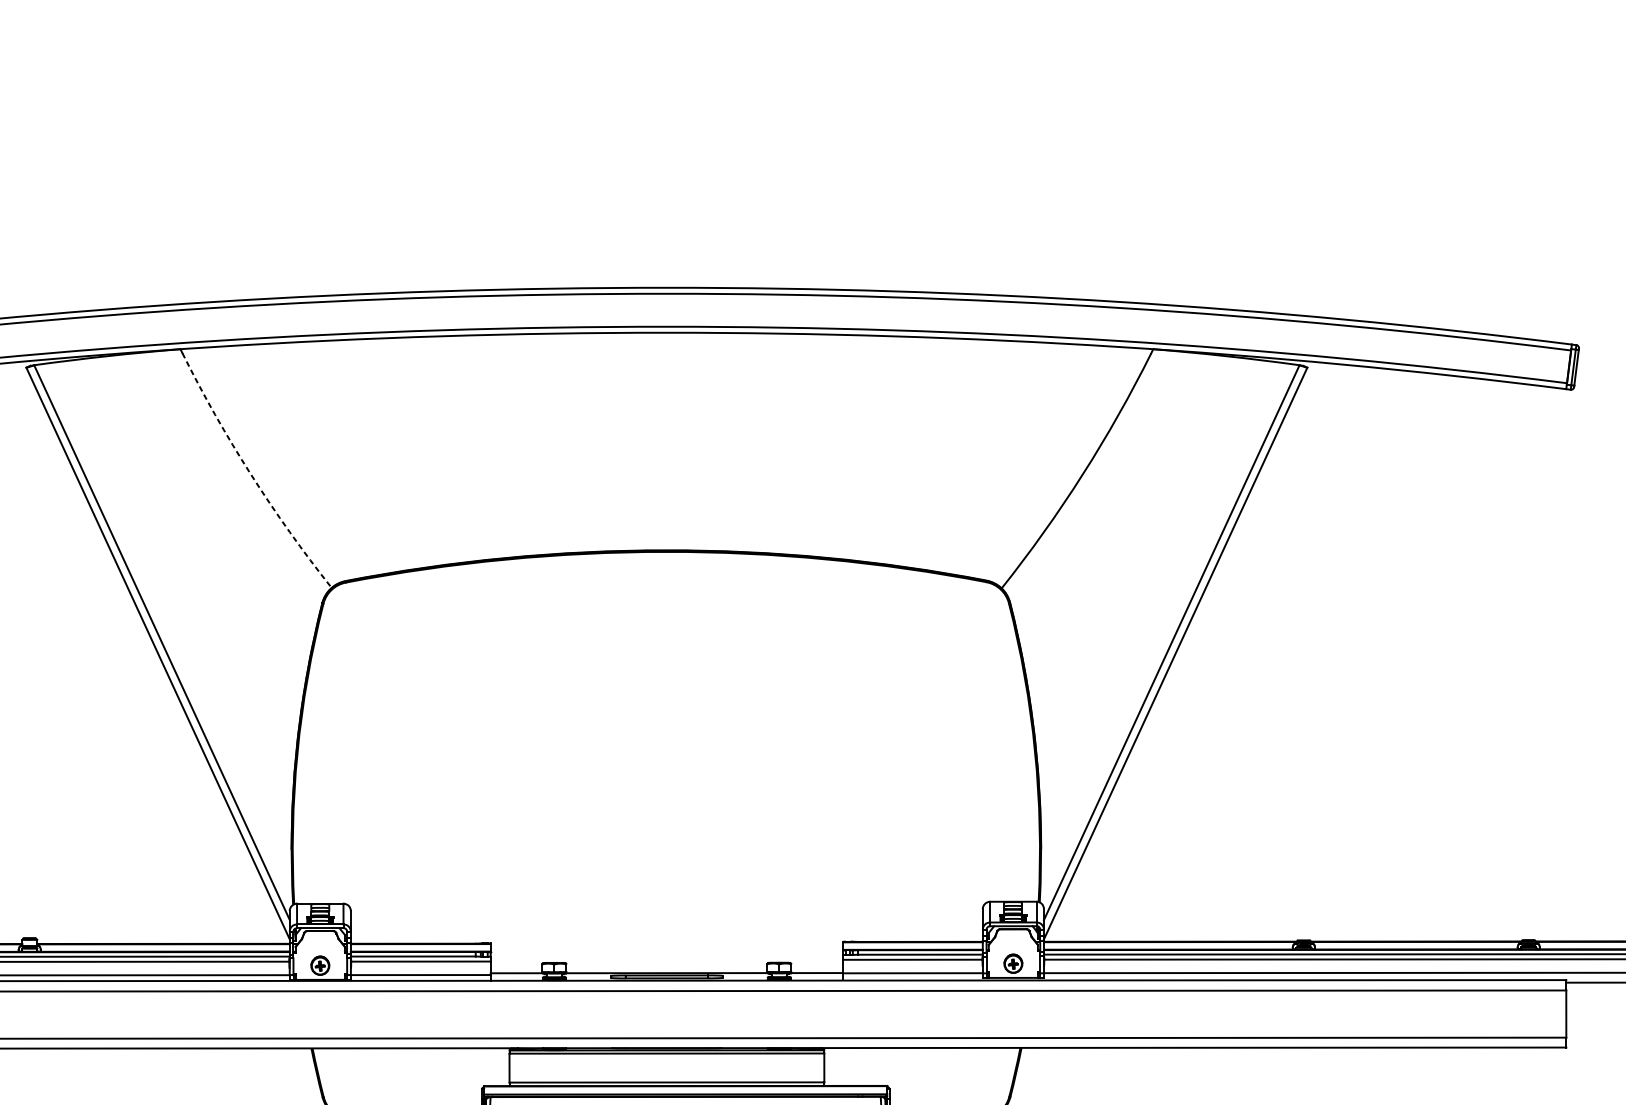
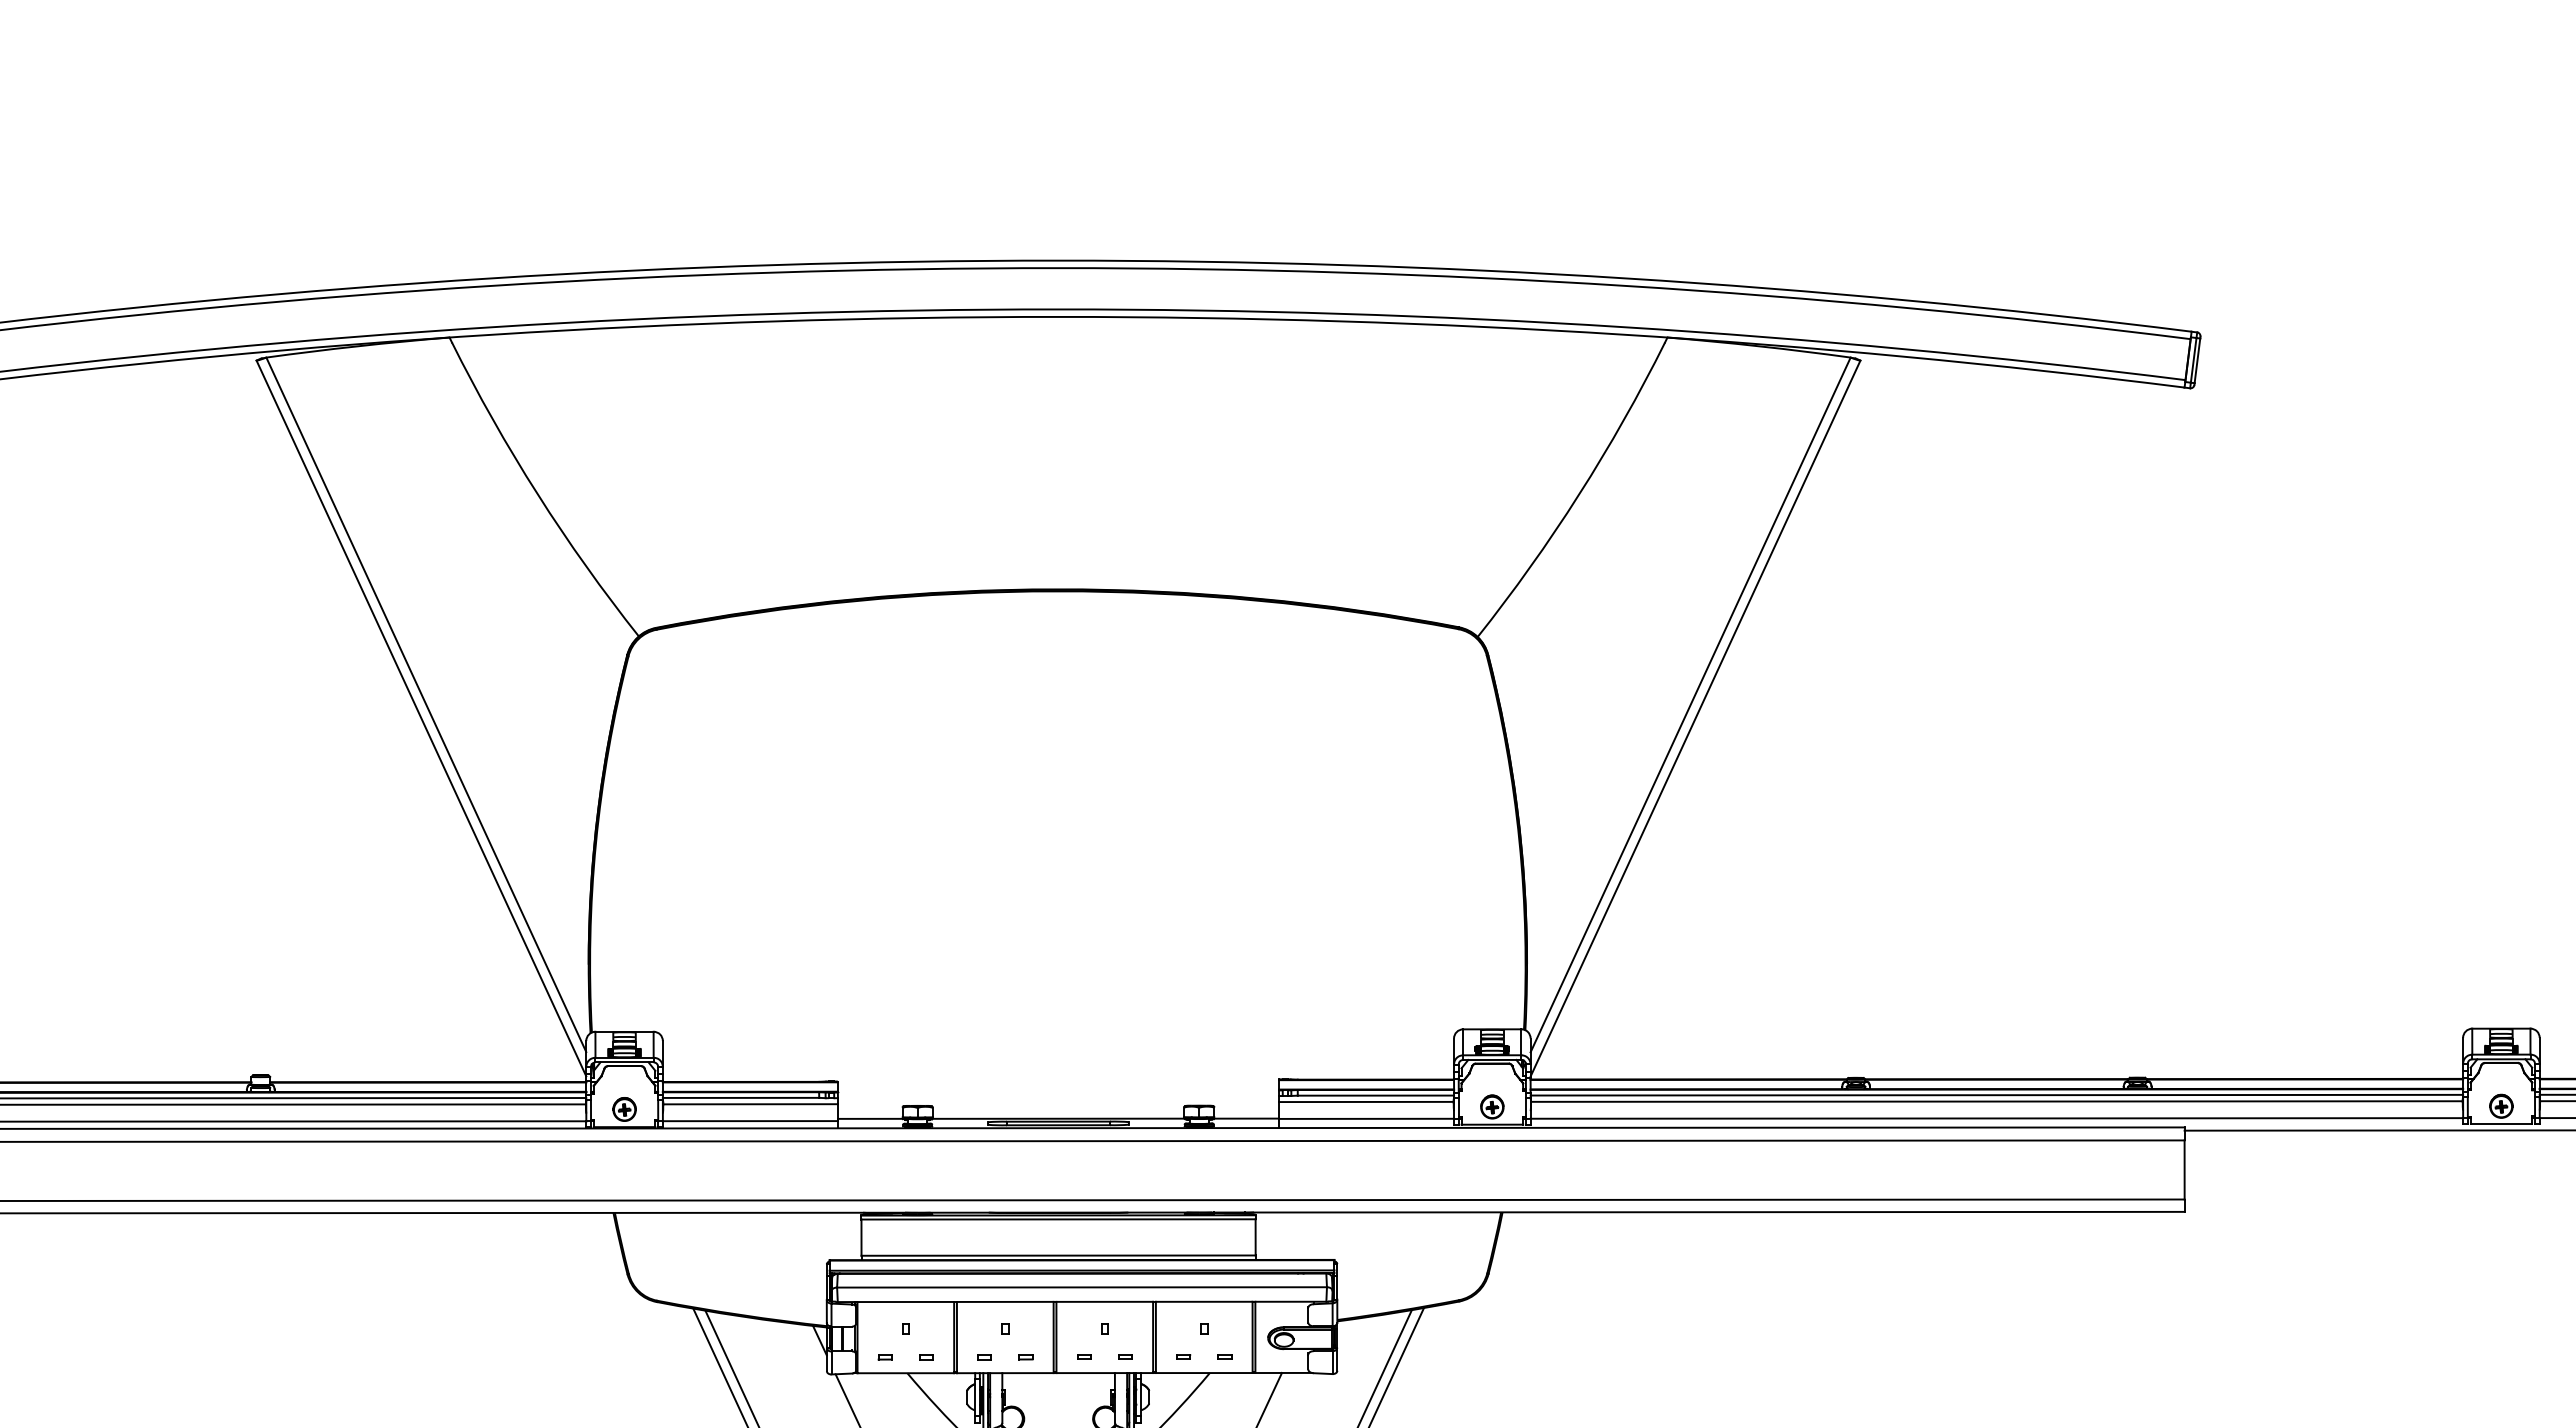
arc: (250, 474) -> (537, 494), dashed -> solid

